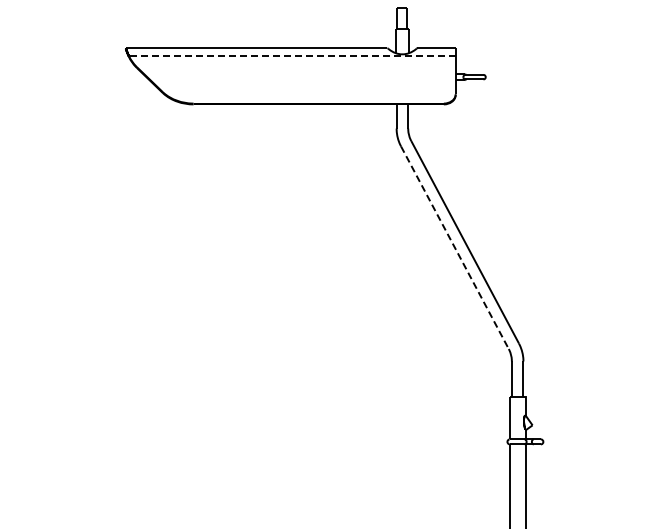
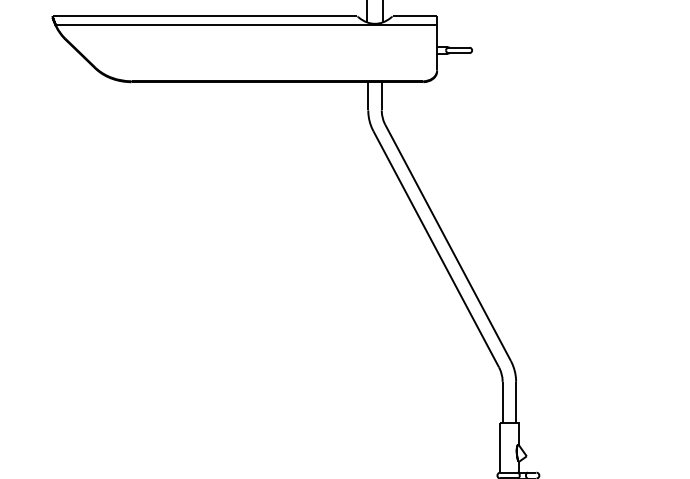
line: (291, 55) -> (245, 25), dashed -> solid
line: (454, 247) -> (435, 248), dashed -> solid

